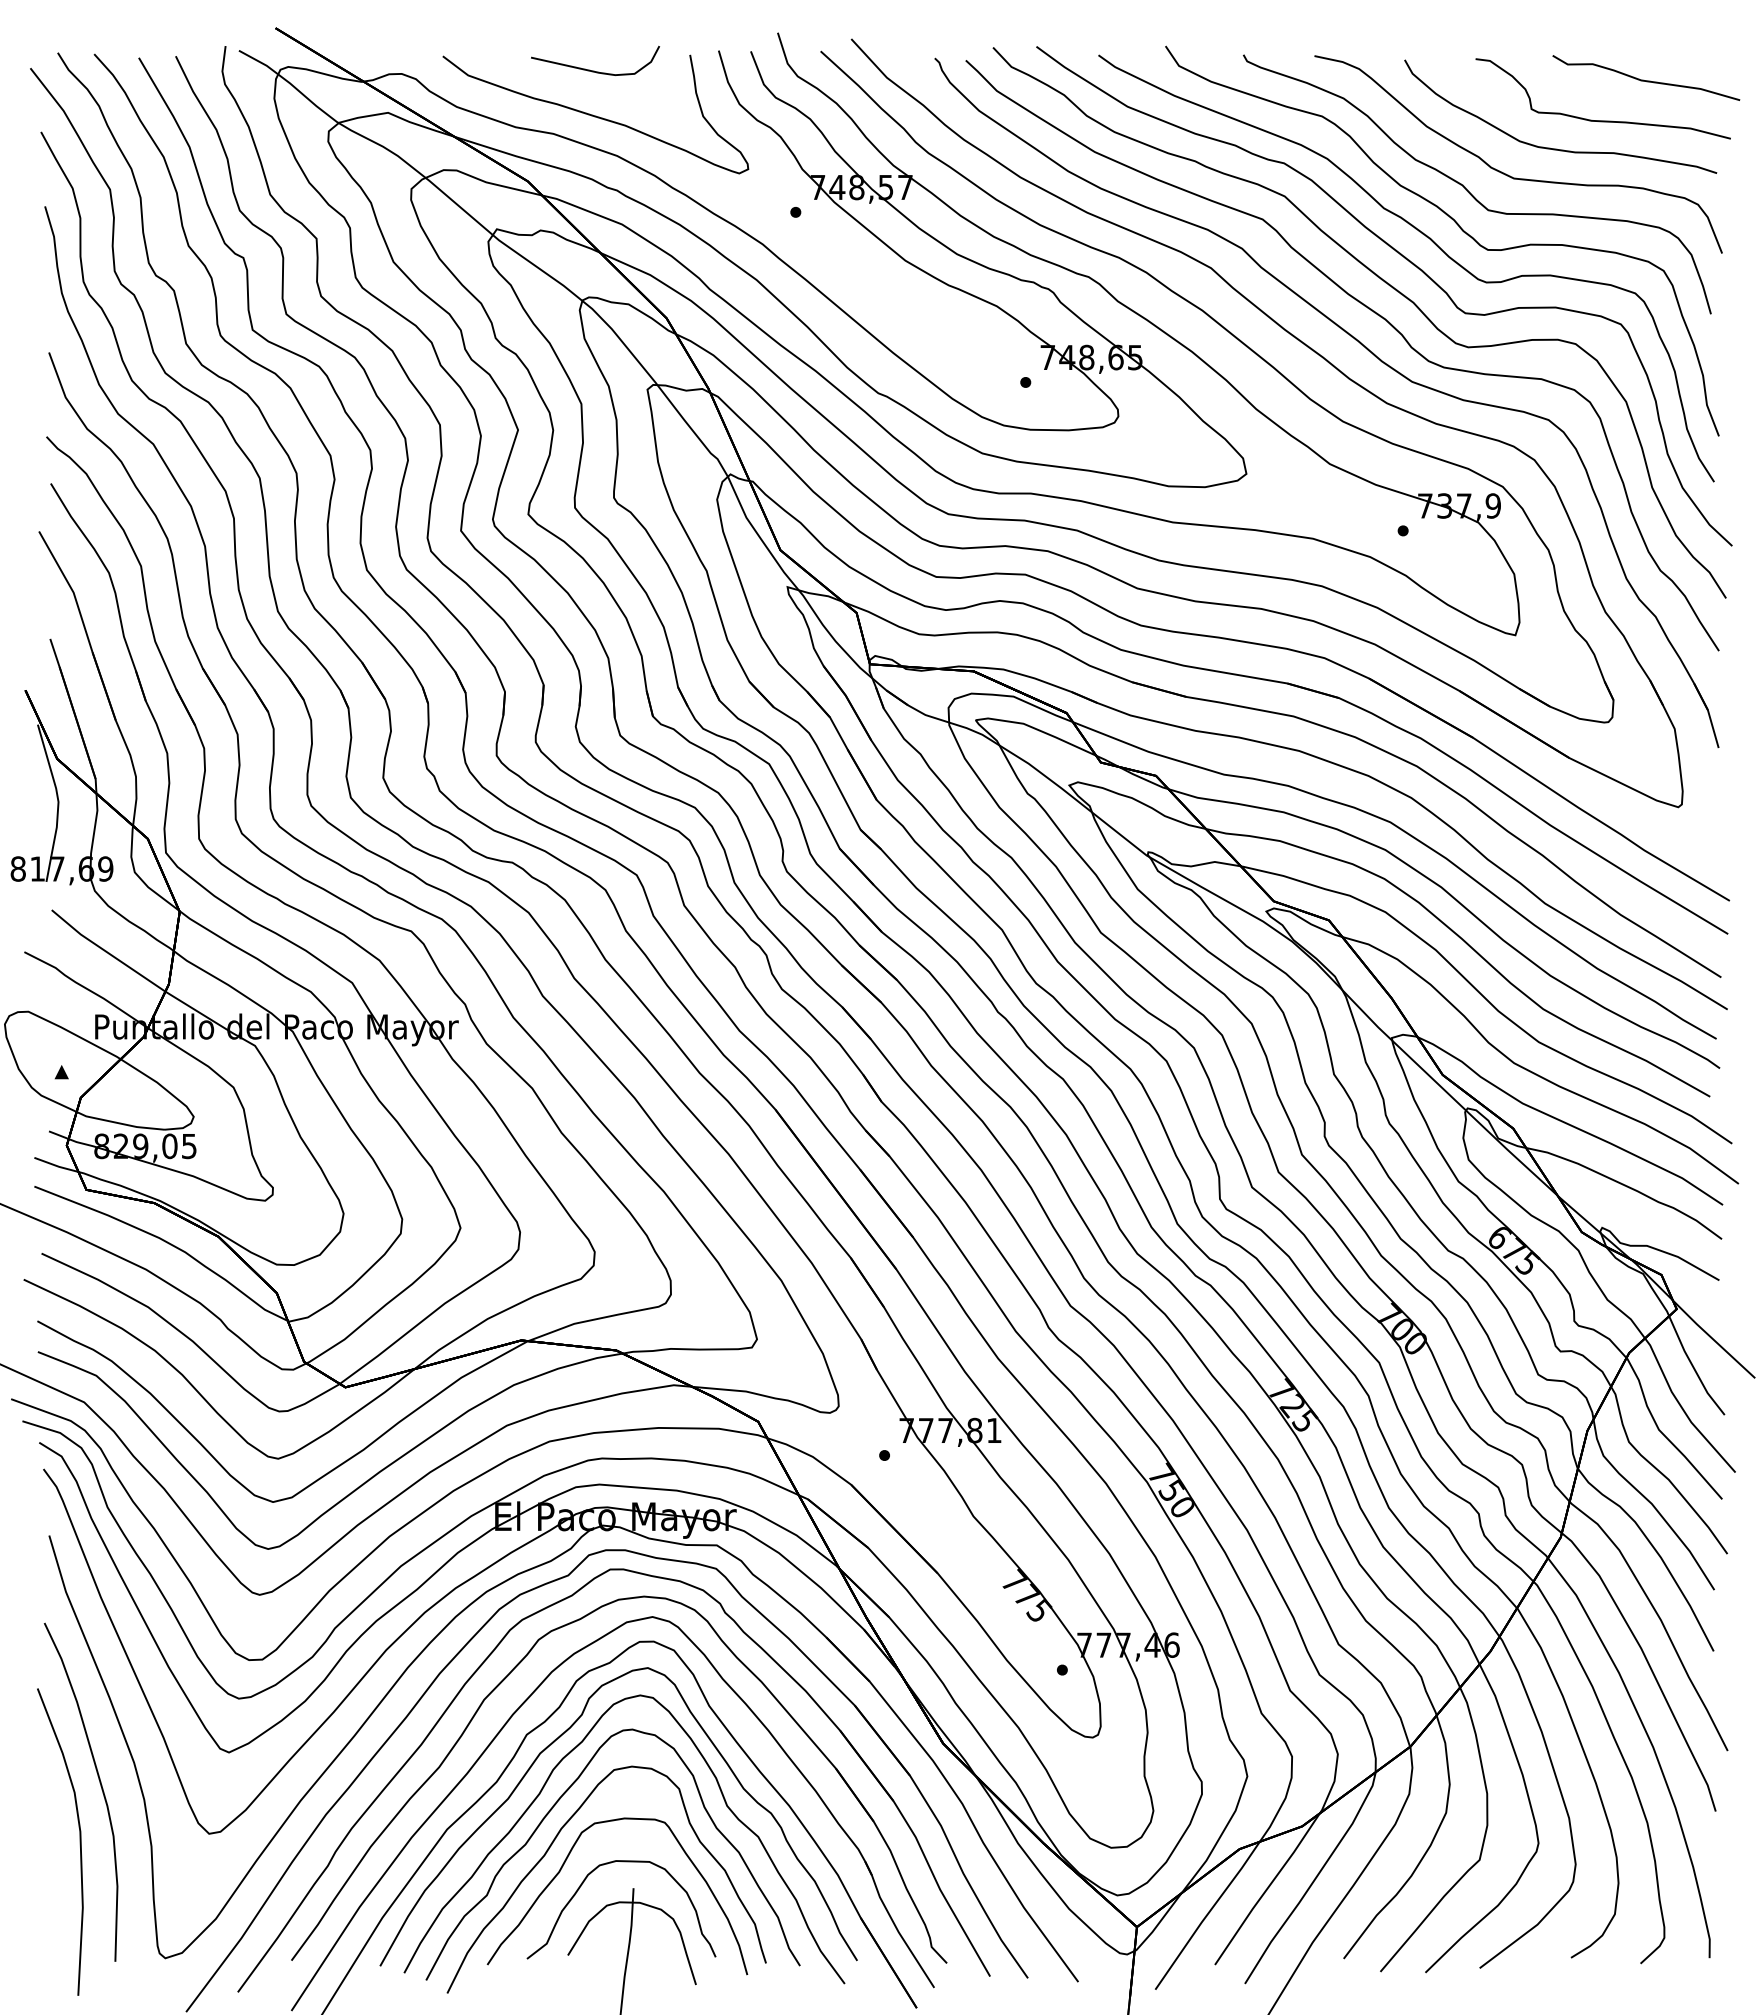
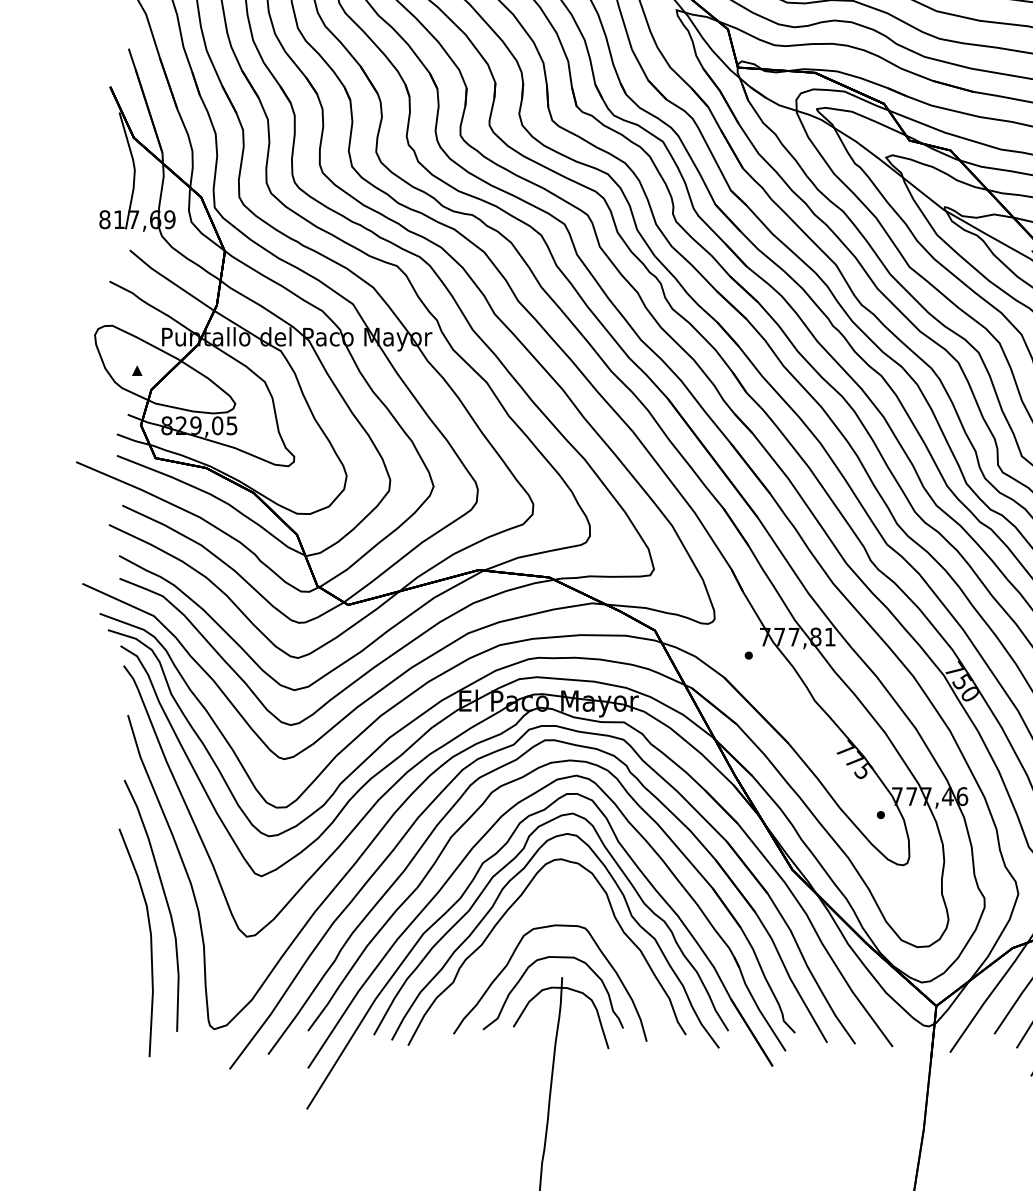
curve: (553, 1843) -> (502, 943), removed

